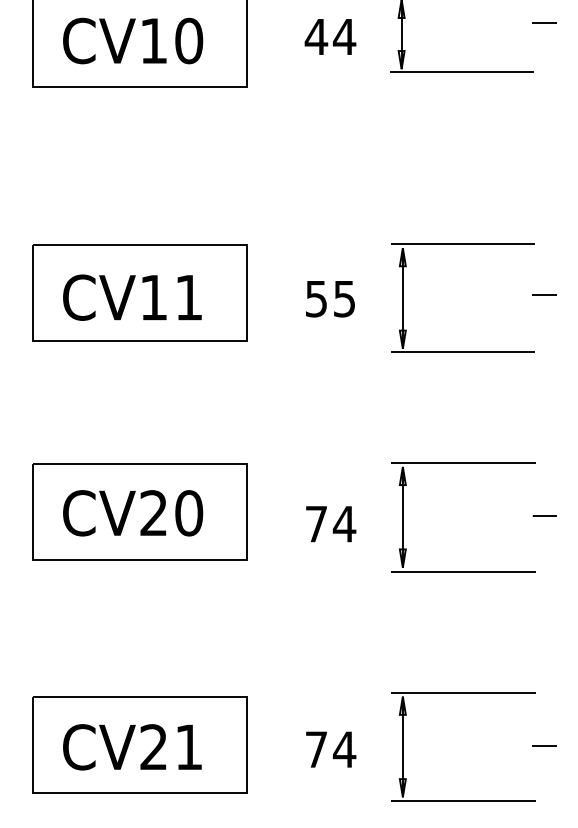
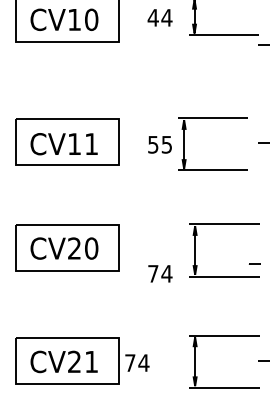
line: (543, 21) -> (263, 44), moved
part: (461, 244) -> (212, 118), moved
line: (543, 515) -> (254, 263), moved
text: (331, 523) -> (160, 273), moved
text: (331, 748) -> (137, 362), moved

